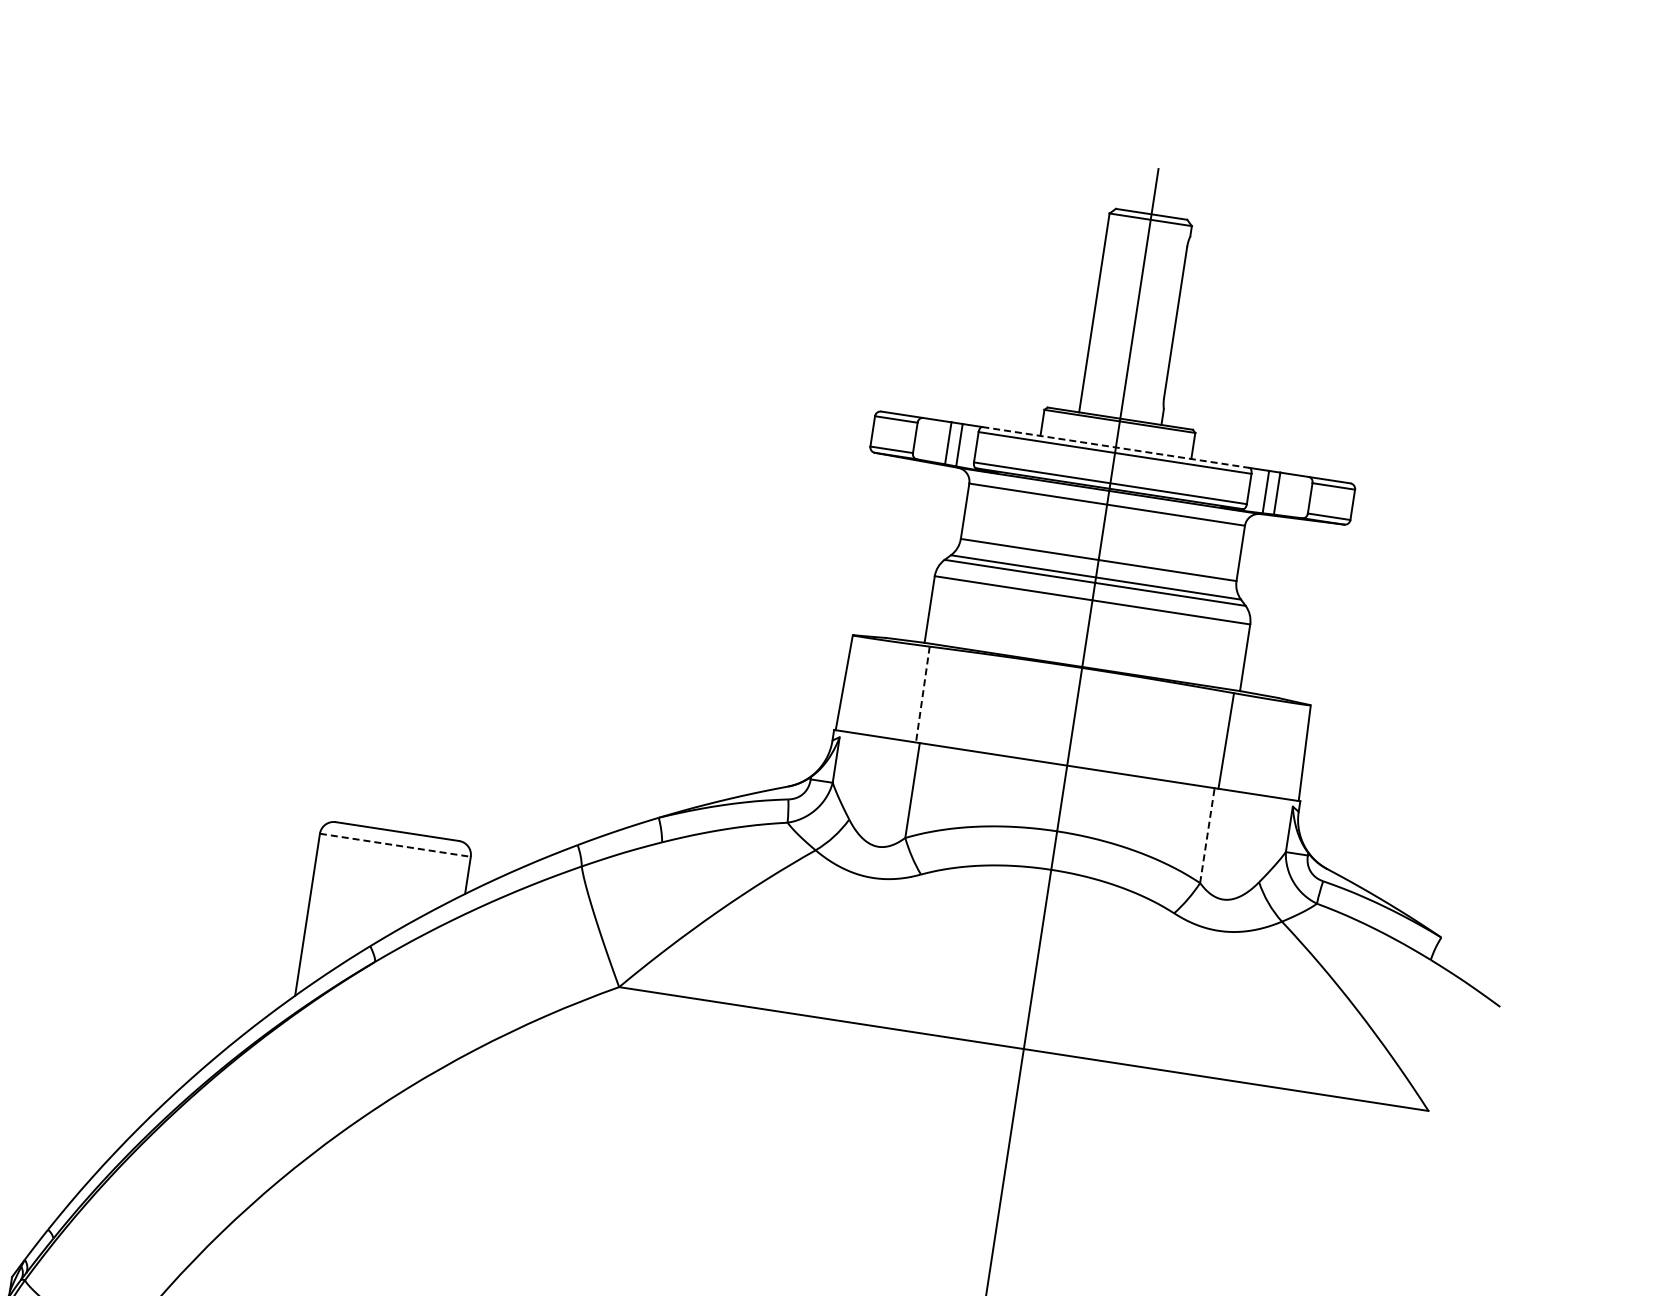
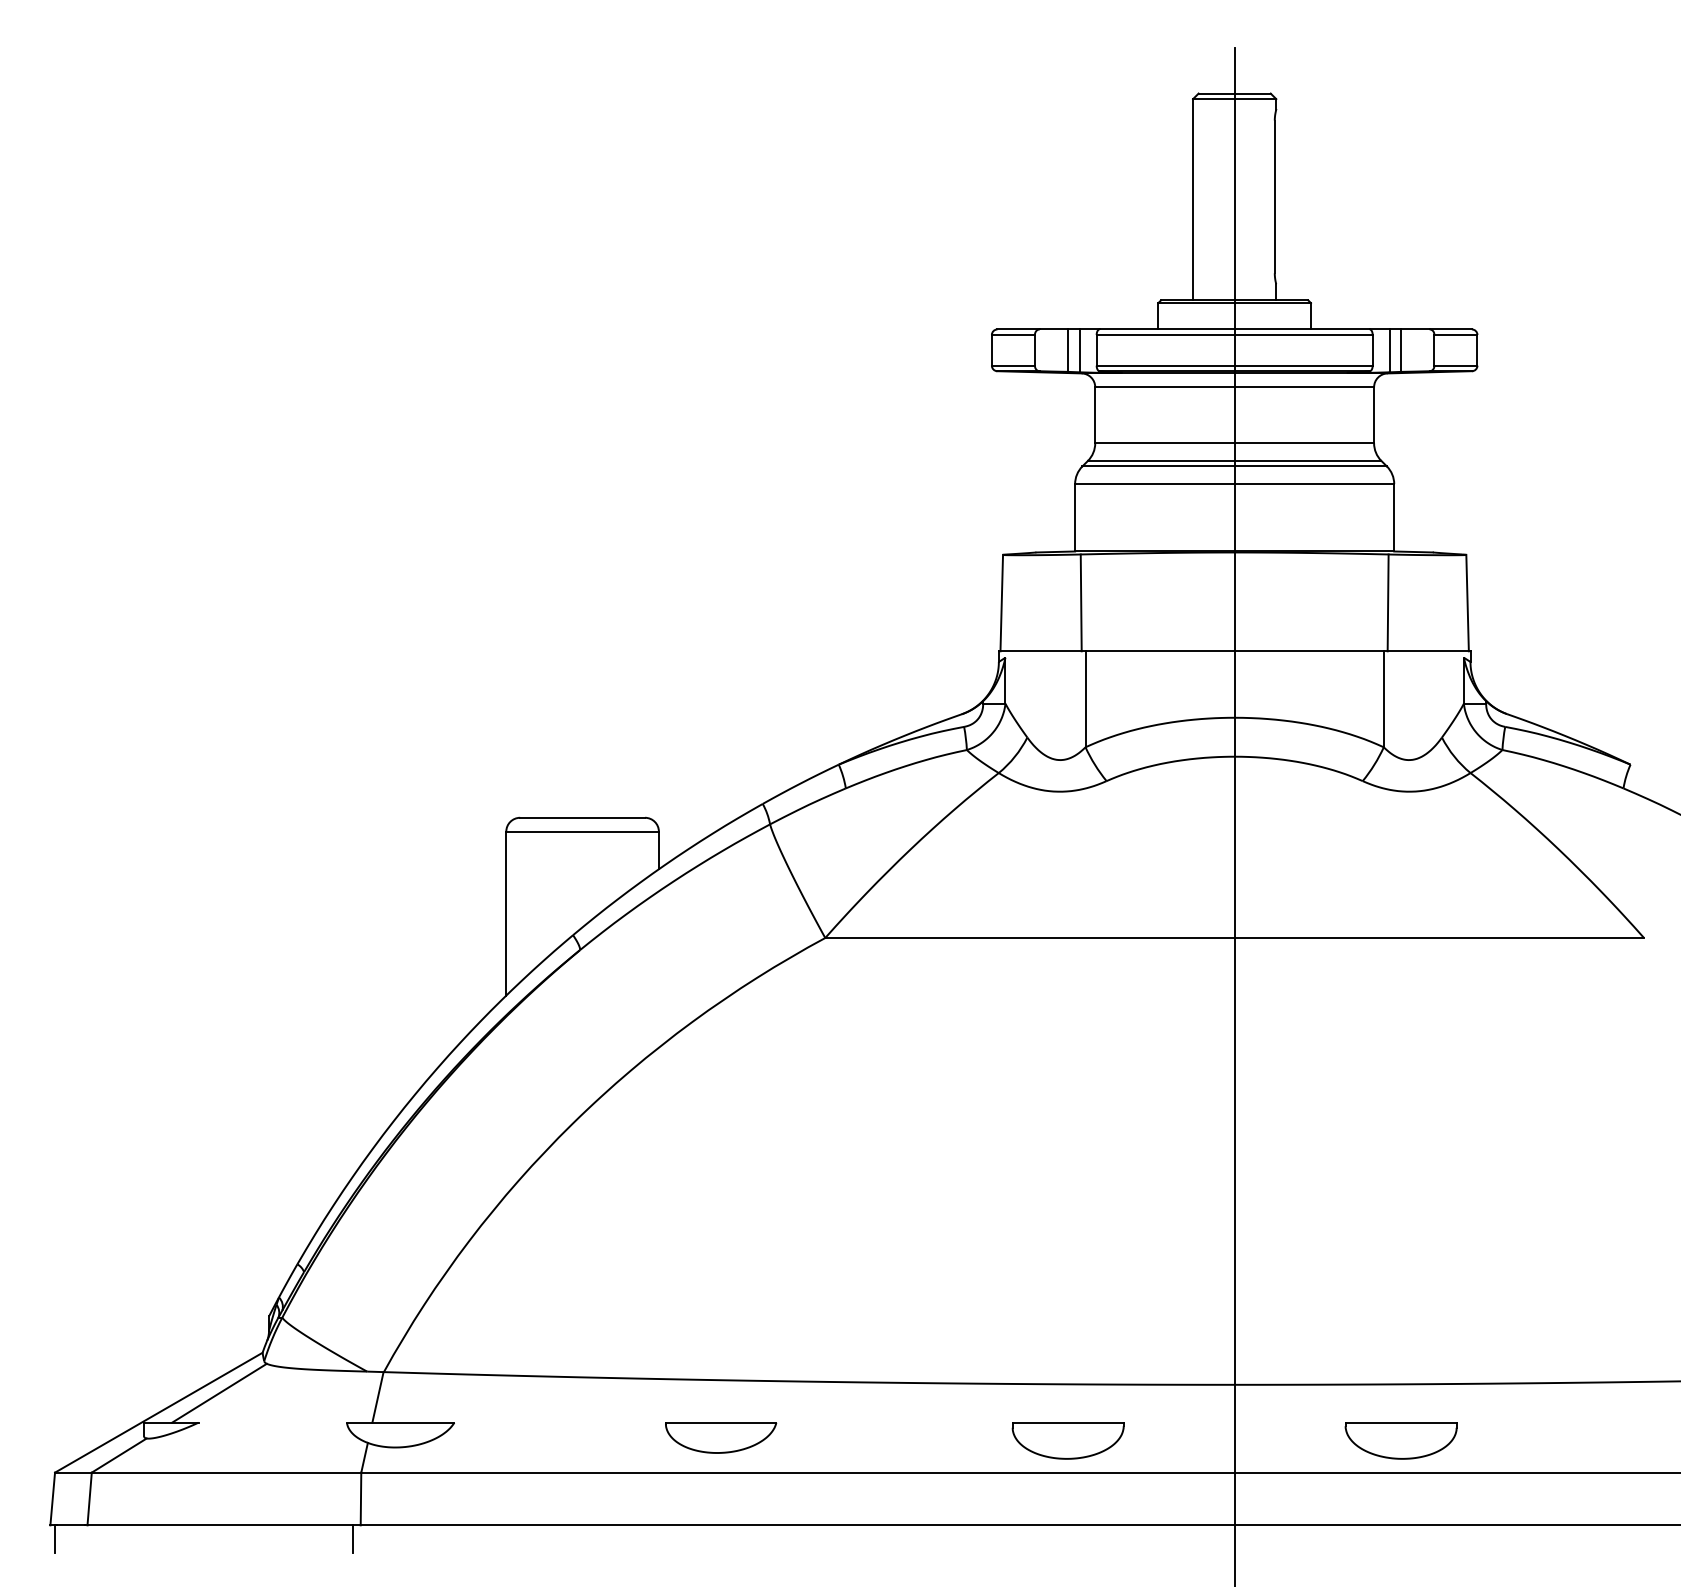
line: (1116, 447) -> (1235, 329), dashed -> solid
line: (923, 695) -> (1081, 603), dashed -> solid
line: (1207, 835) -> (1383, 699), dashed -> solid
line: (396, 845) -> (583, 831), dashed -> solid

